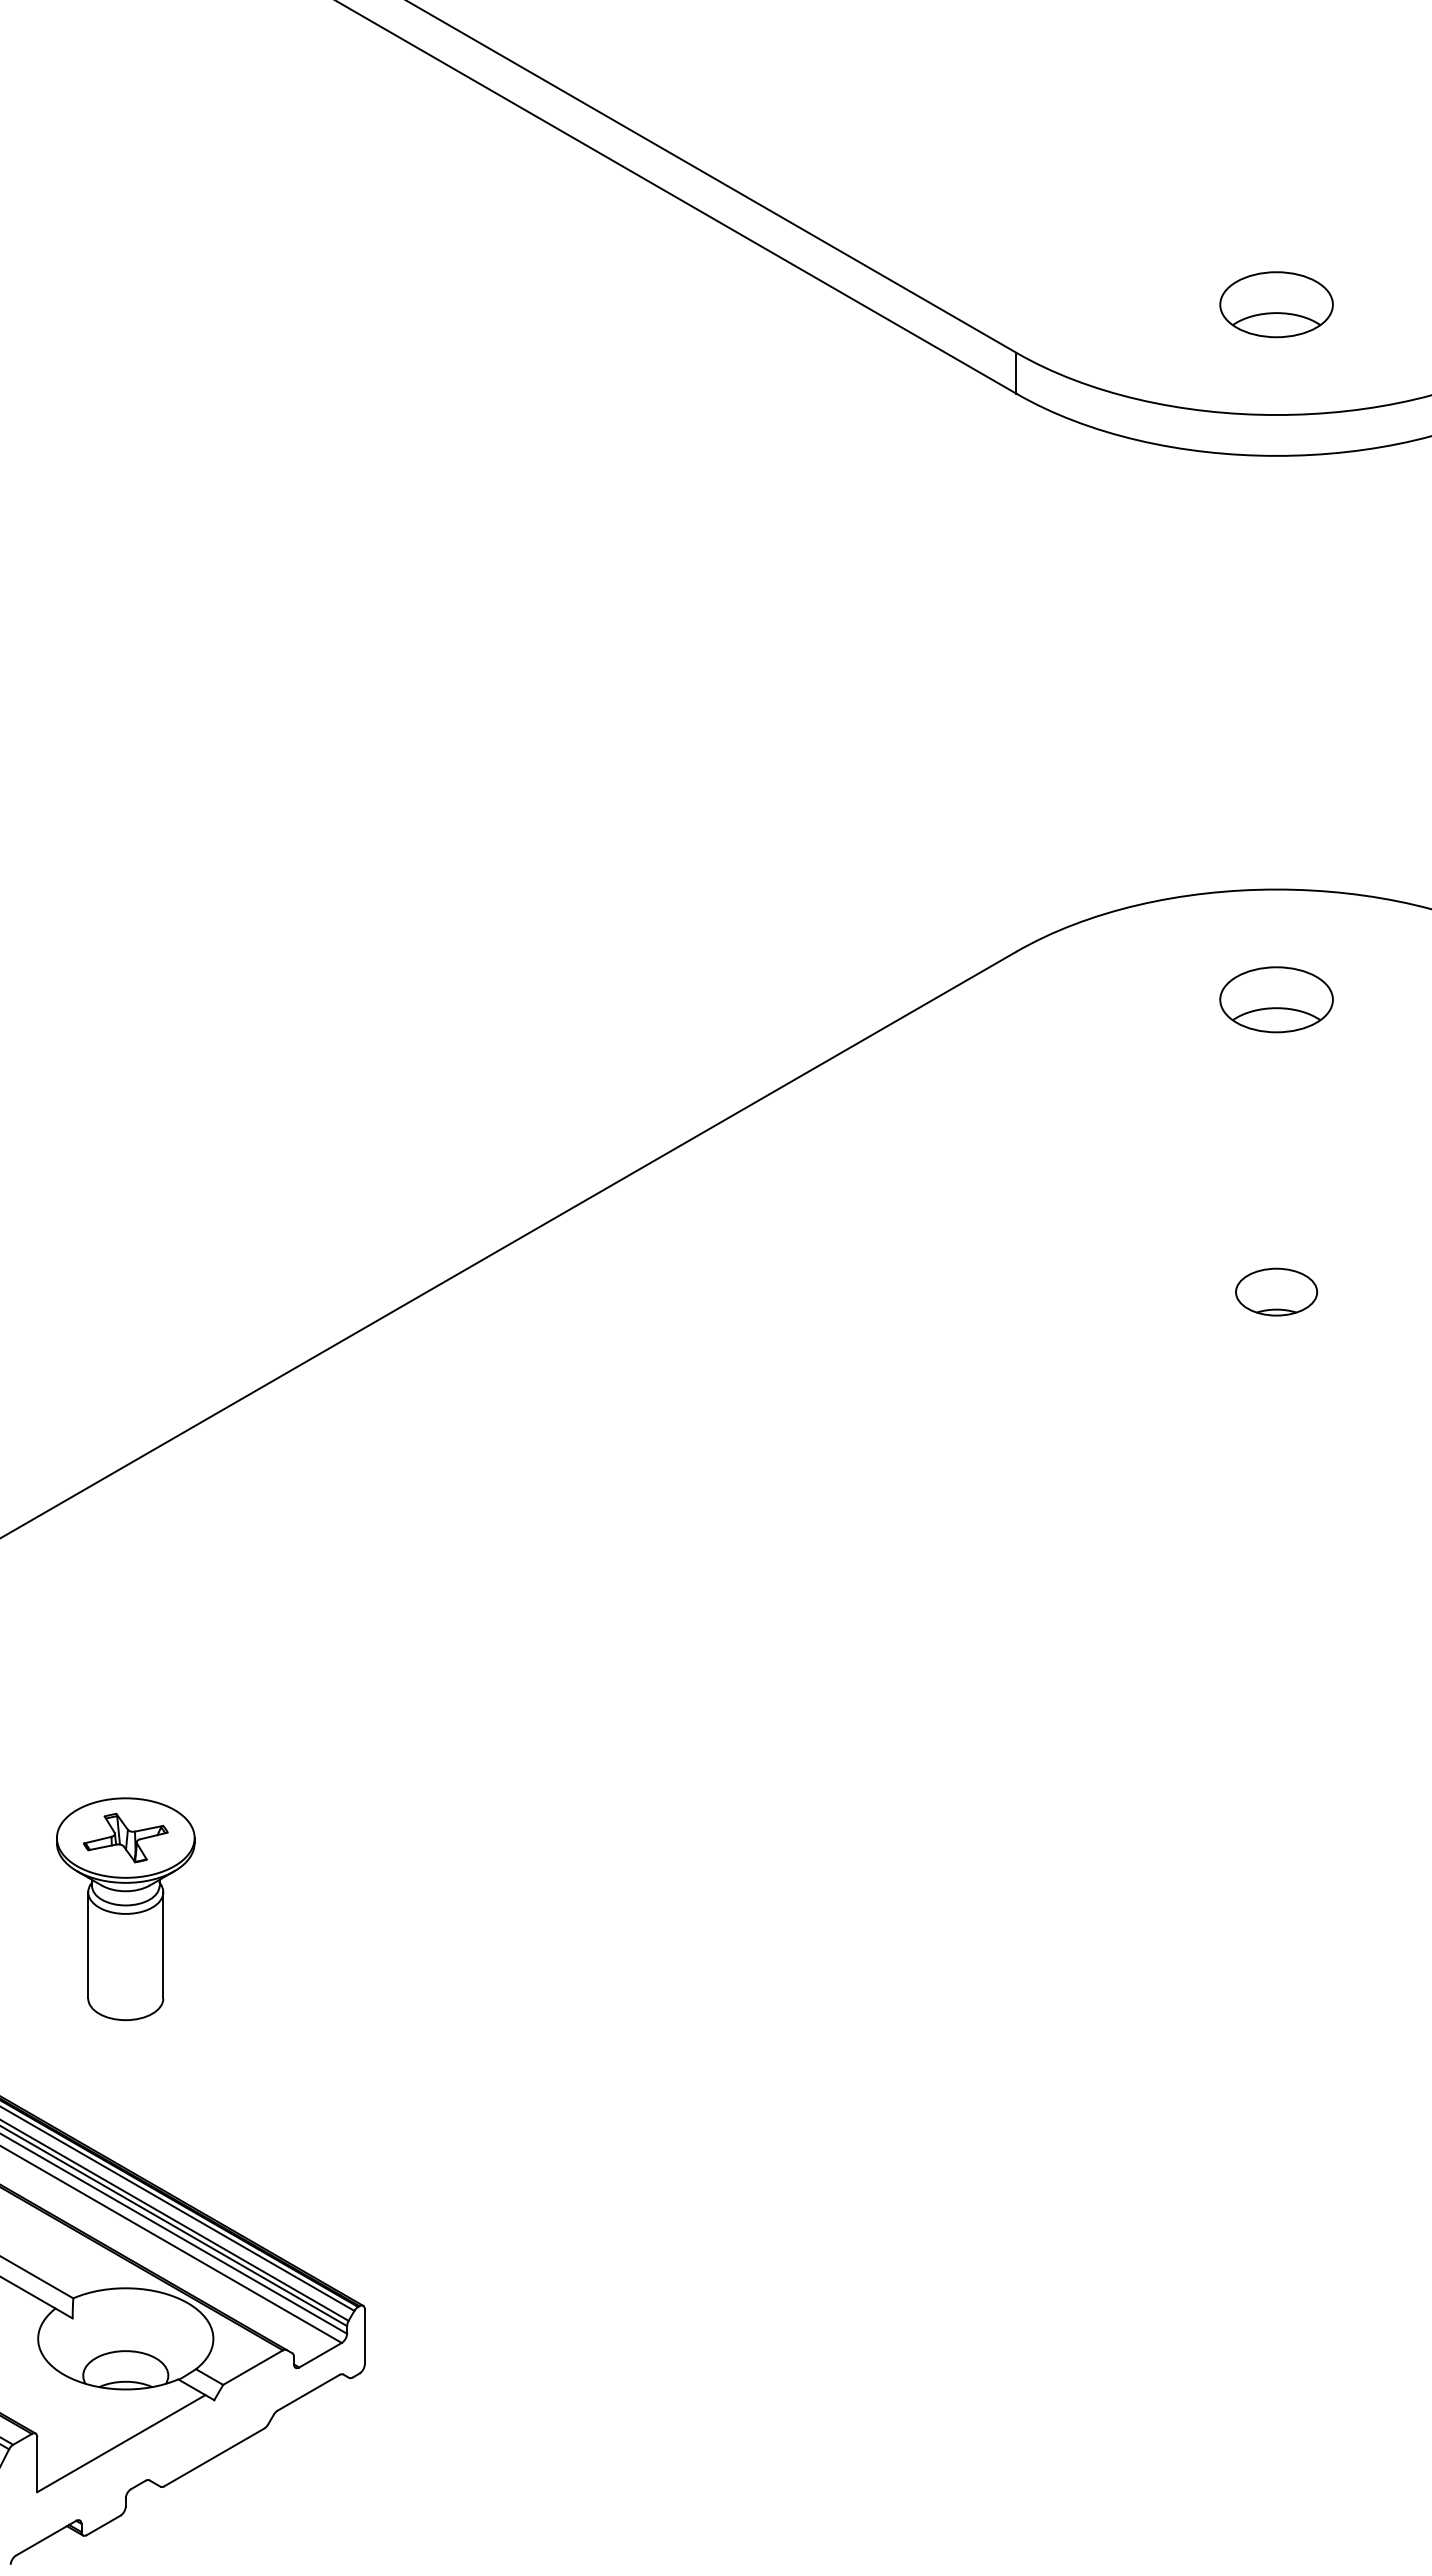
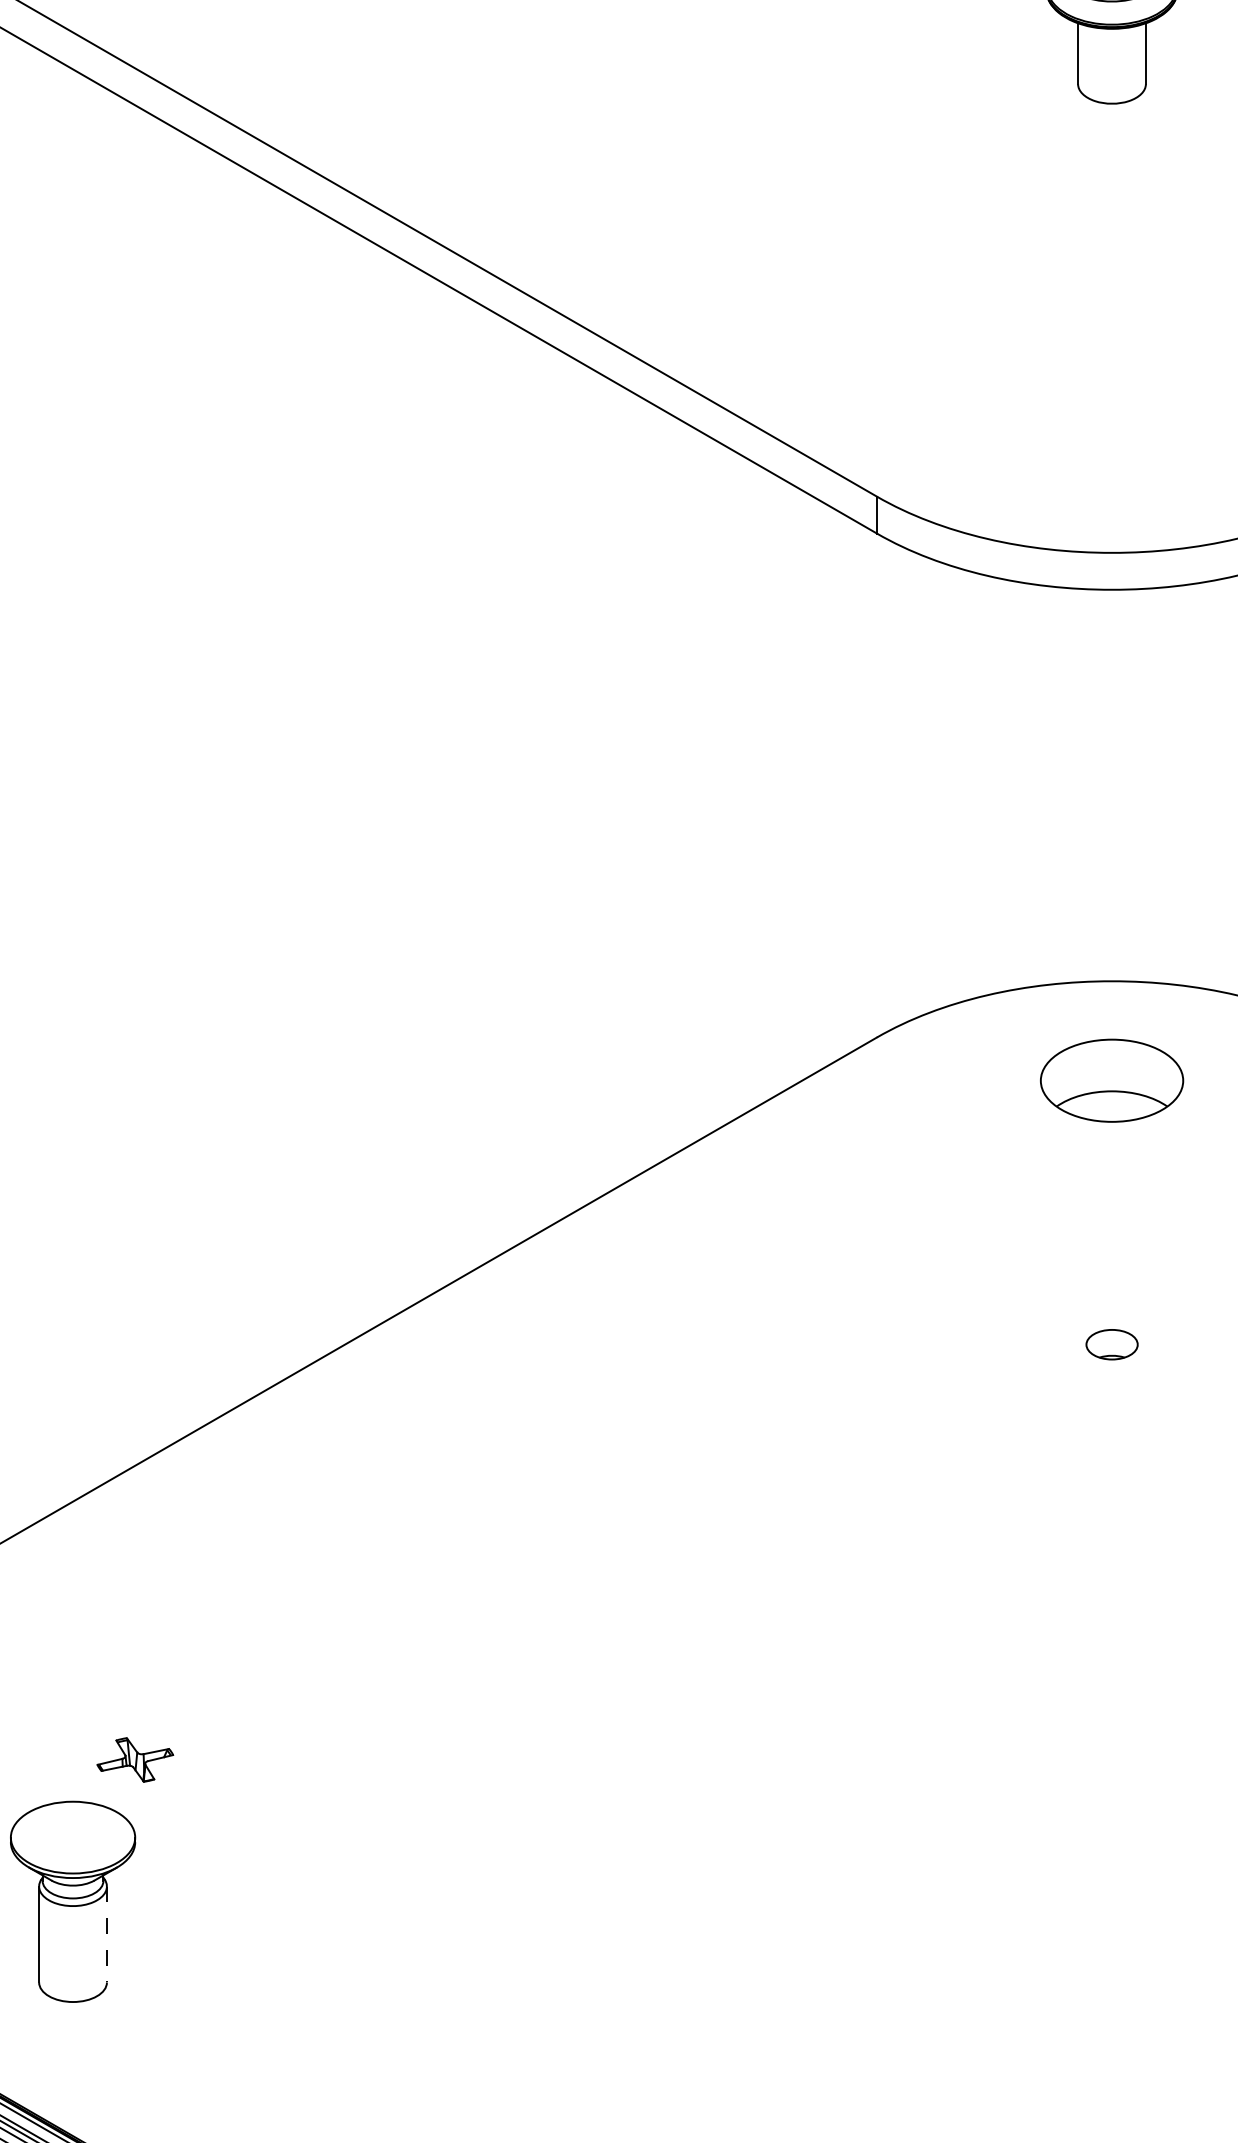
part: (1276, 304) -> (1111, 453), removed
part: (1276, 999) -> (1111, 1080), size x1.4
part: (1276, 1291) -> (1111, 1344), size x0.7
part: (125, 1837) -> (135, 1759), moved
line: (163, 1945) -> (107, 1934), solid -> dashed

